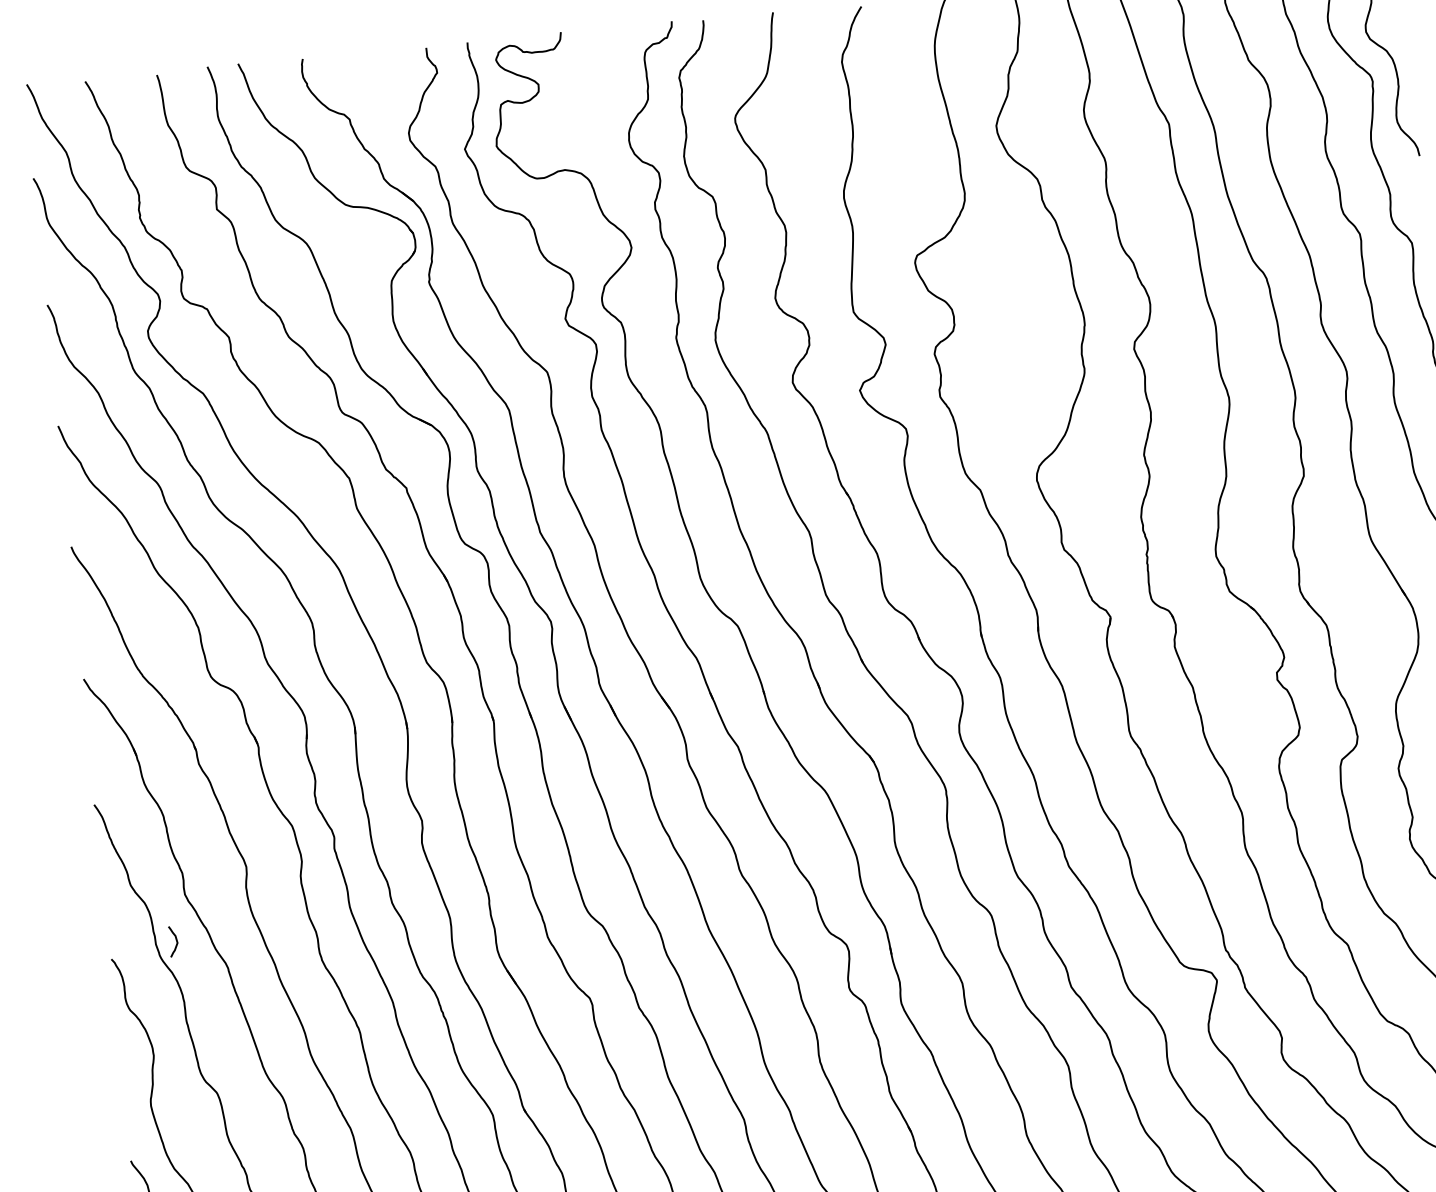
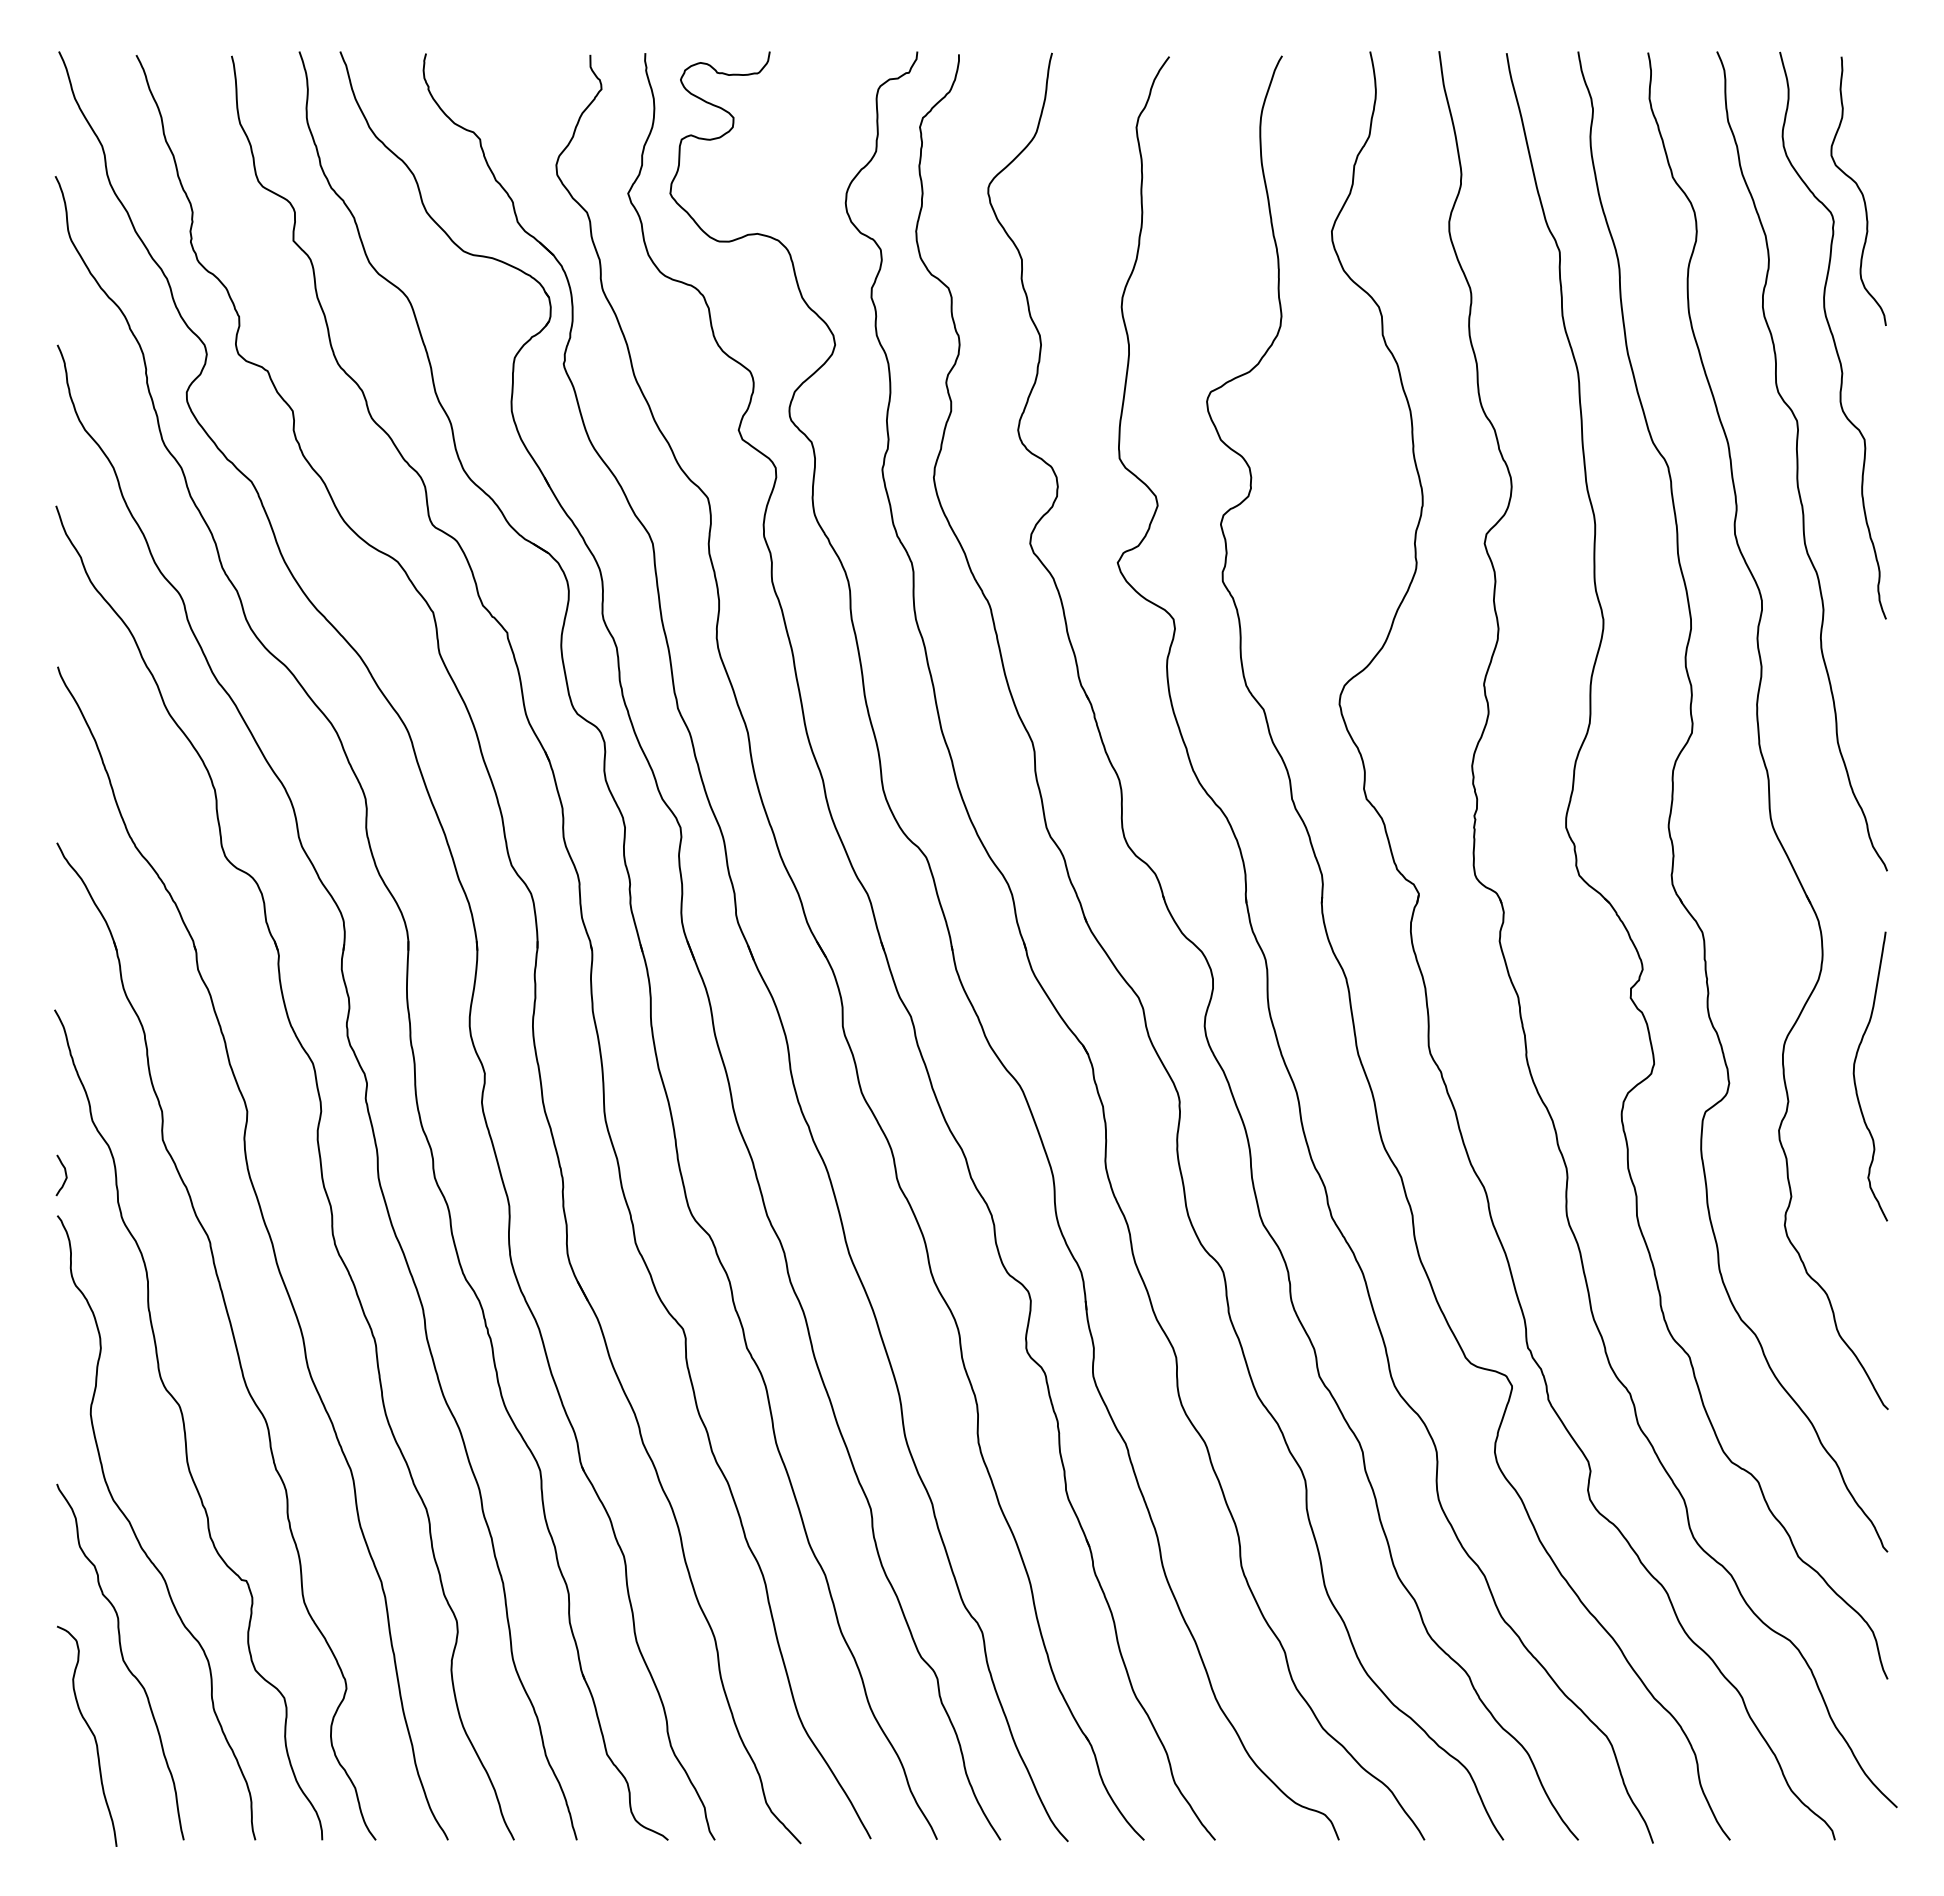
curve: (176, 941) -> (65, 1175), moved

